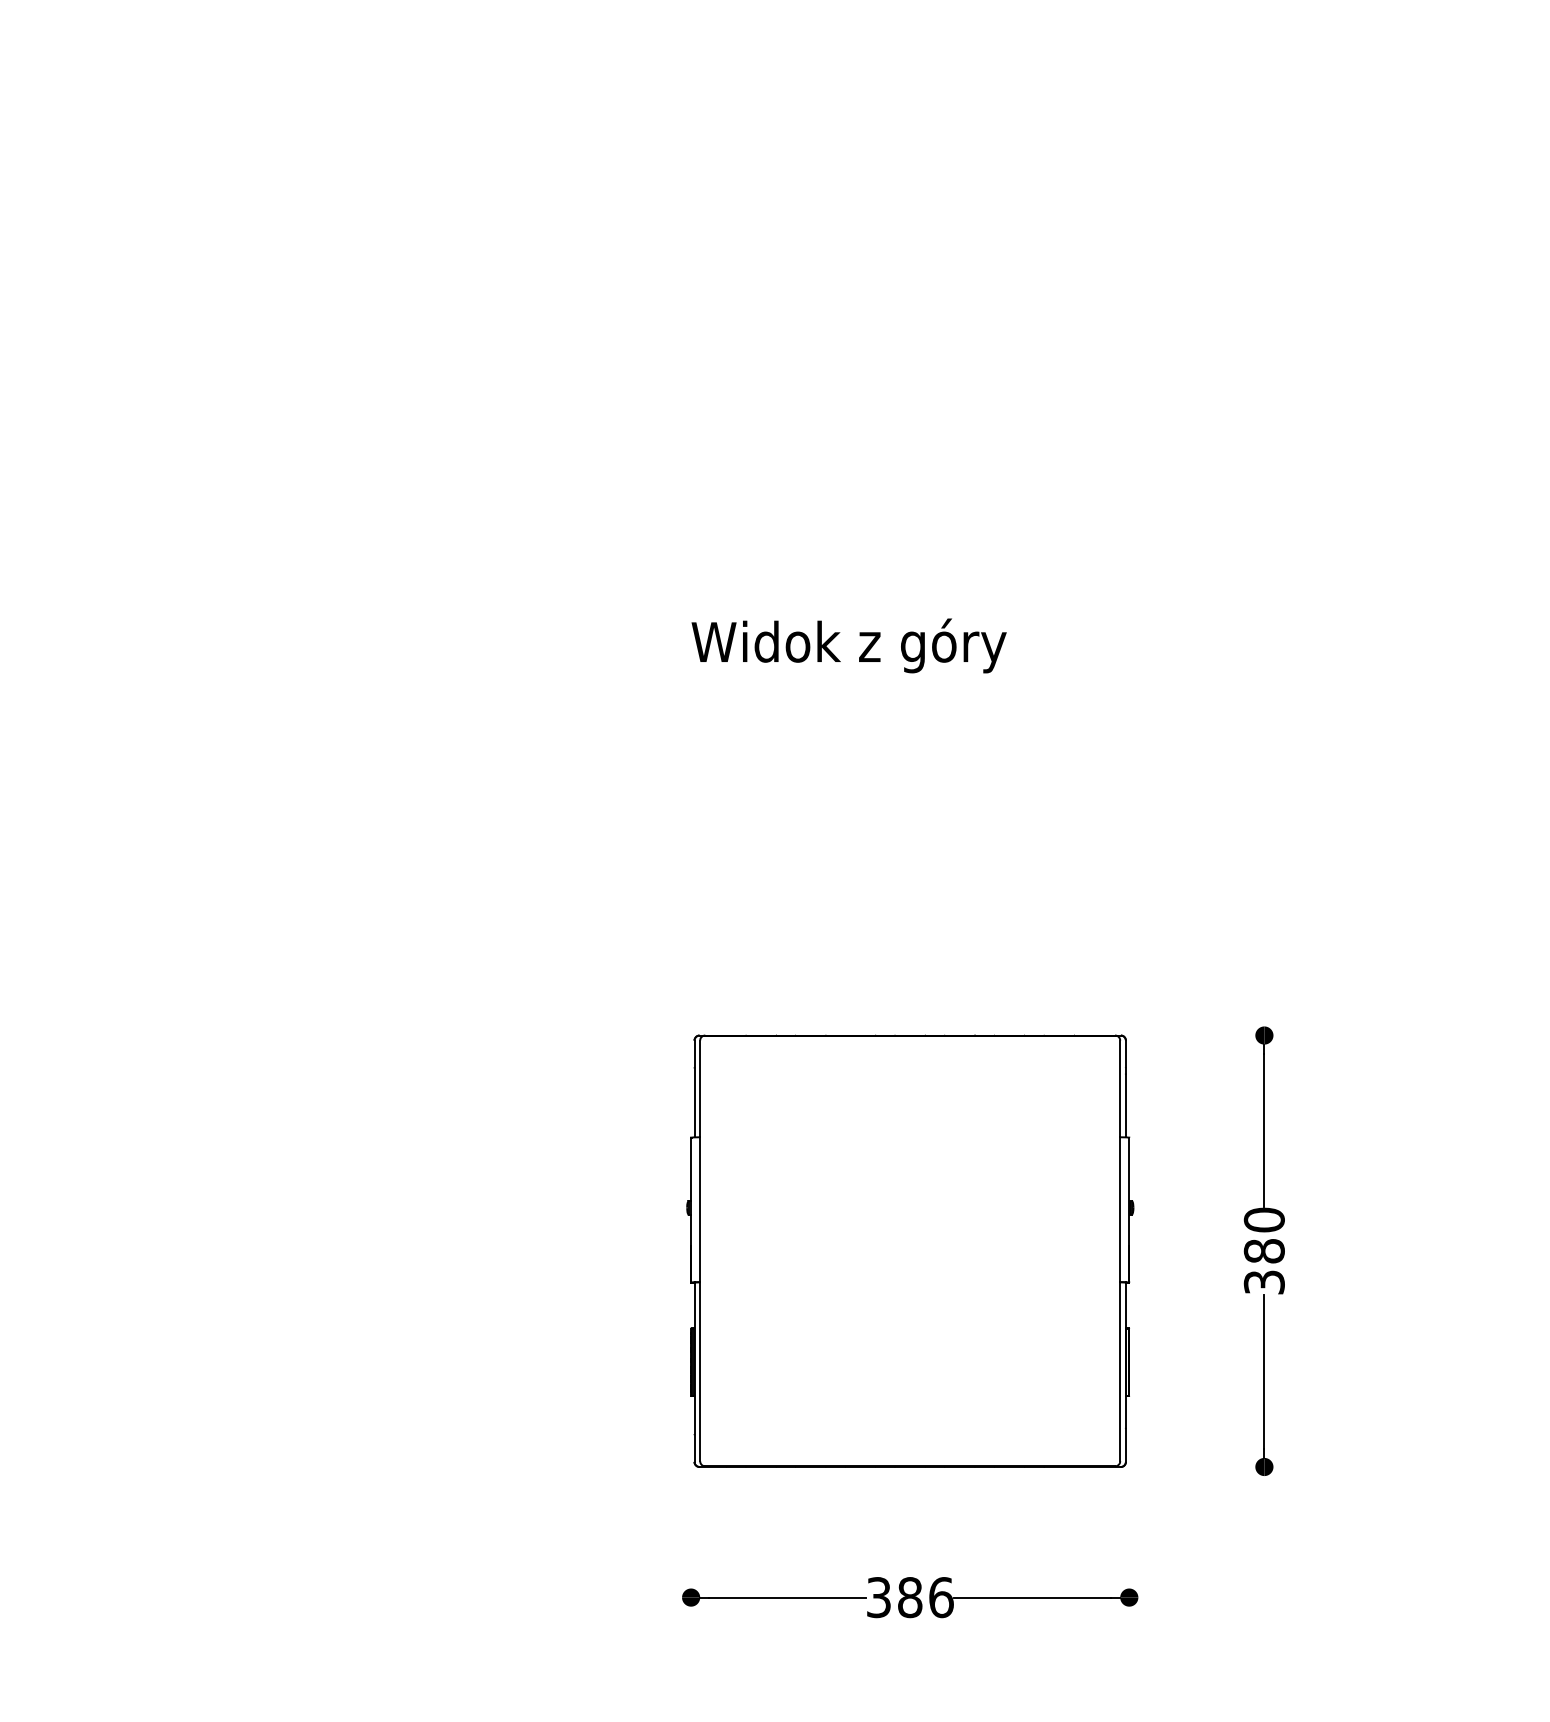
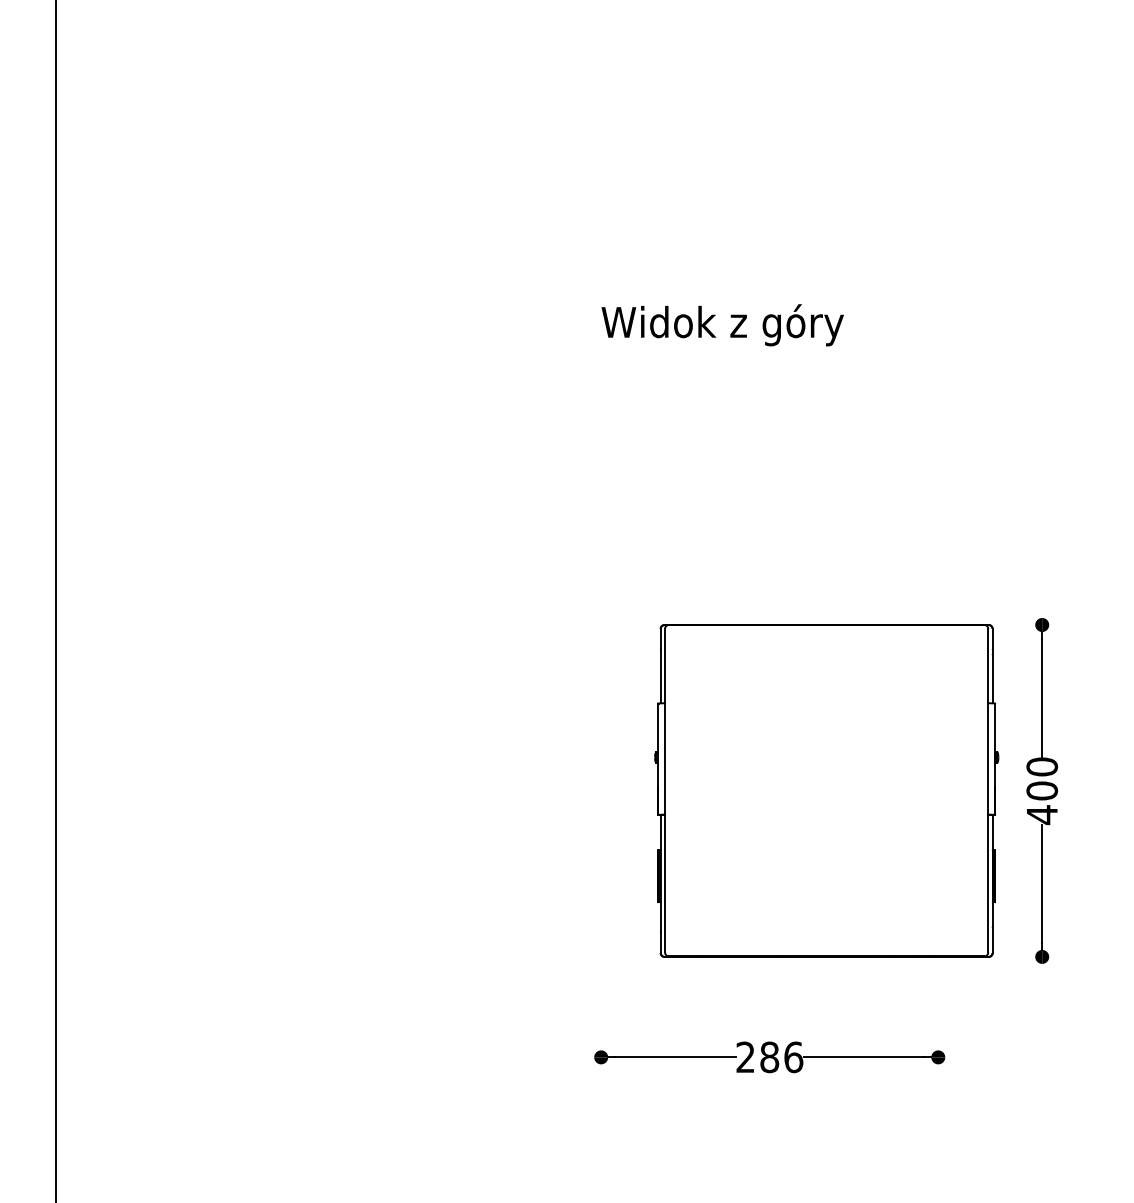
part: (910, 1250) -> (826, 790), moved
text: (1263, 1267) -> (1041, 803), 380 -> 400
text: (878, 1597) -> (745, 1057), 386 -> 286

